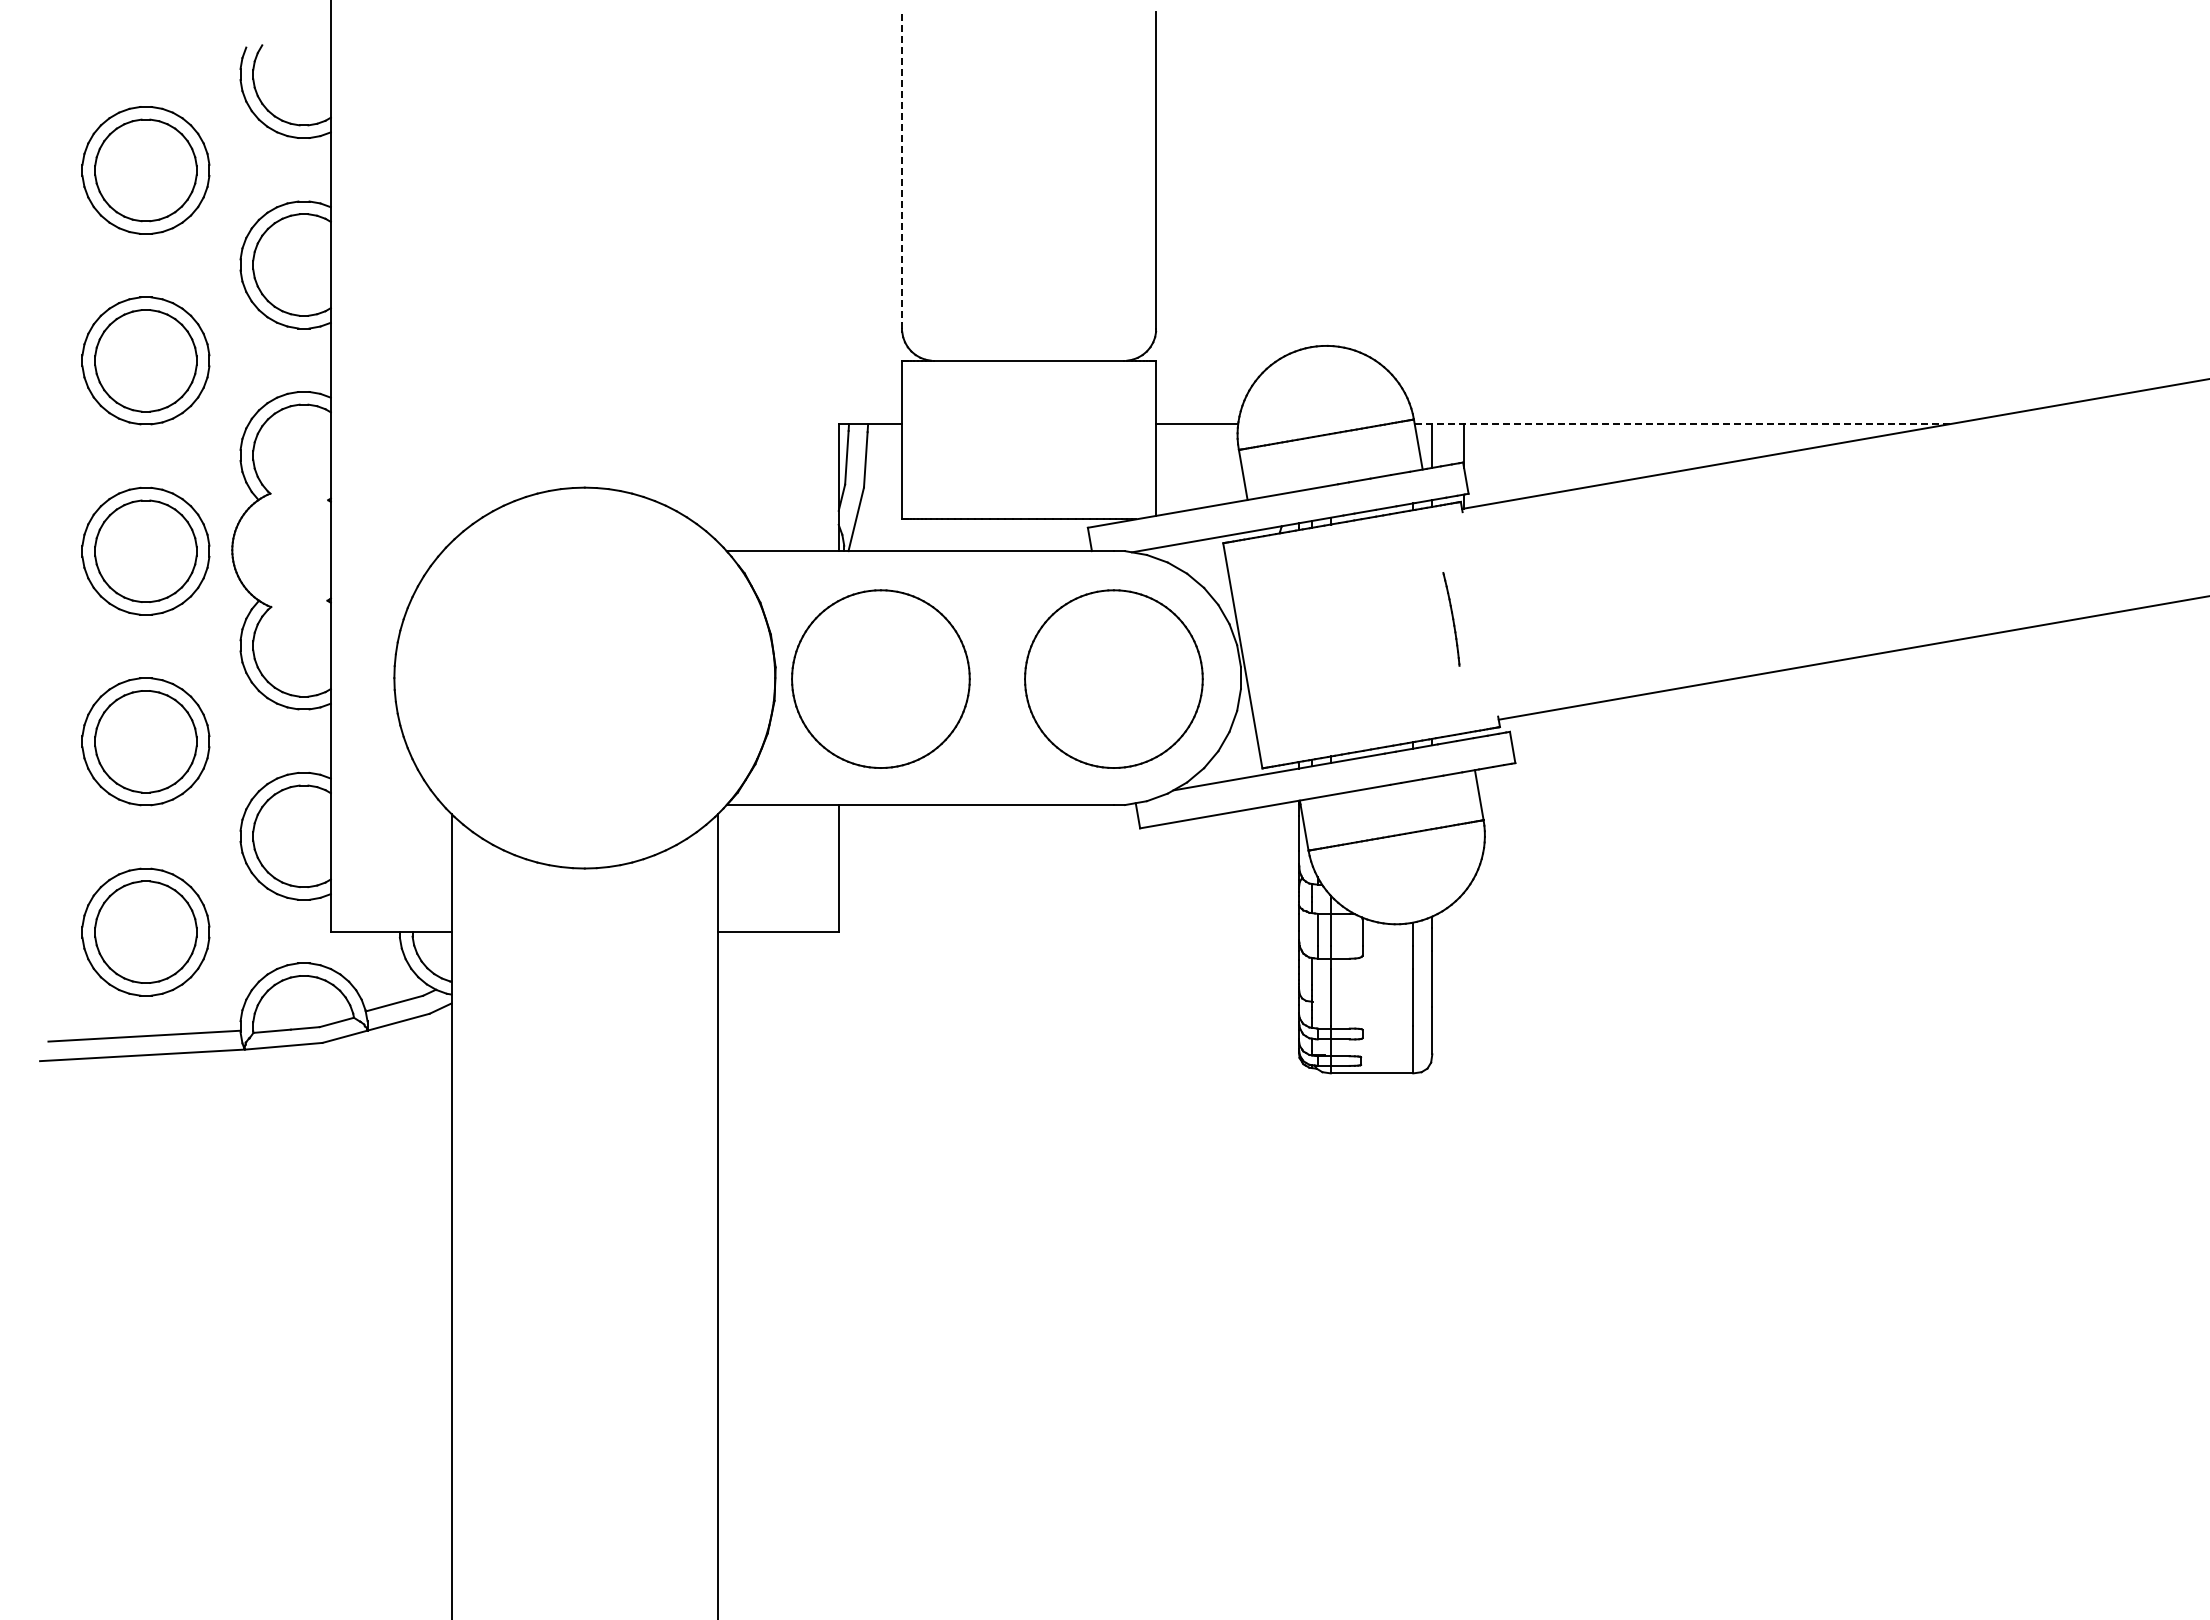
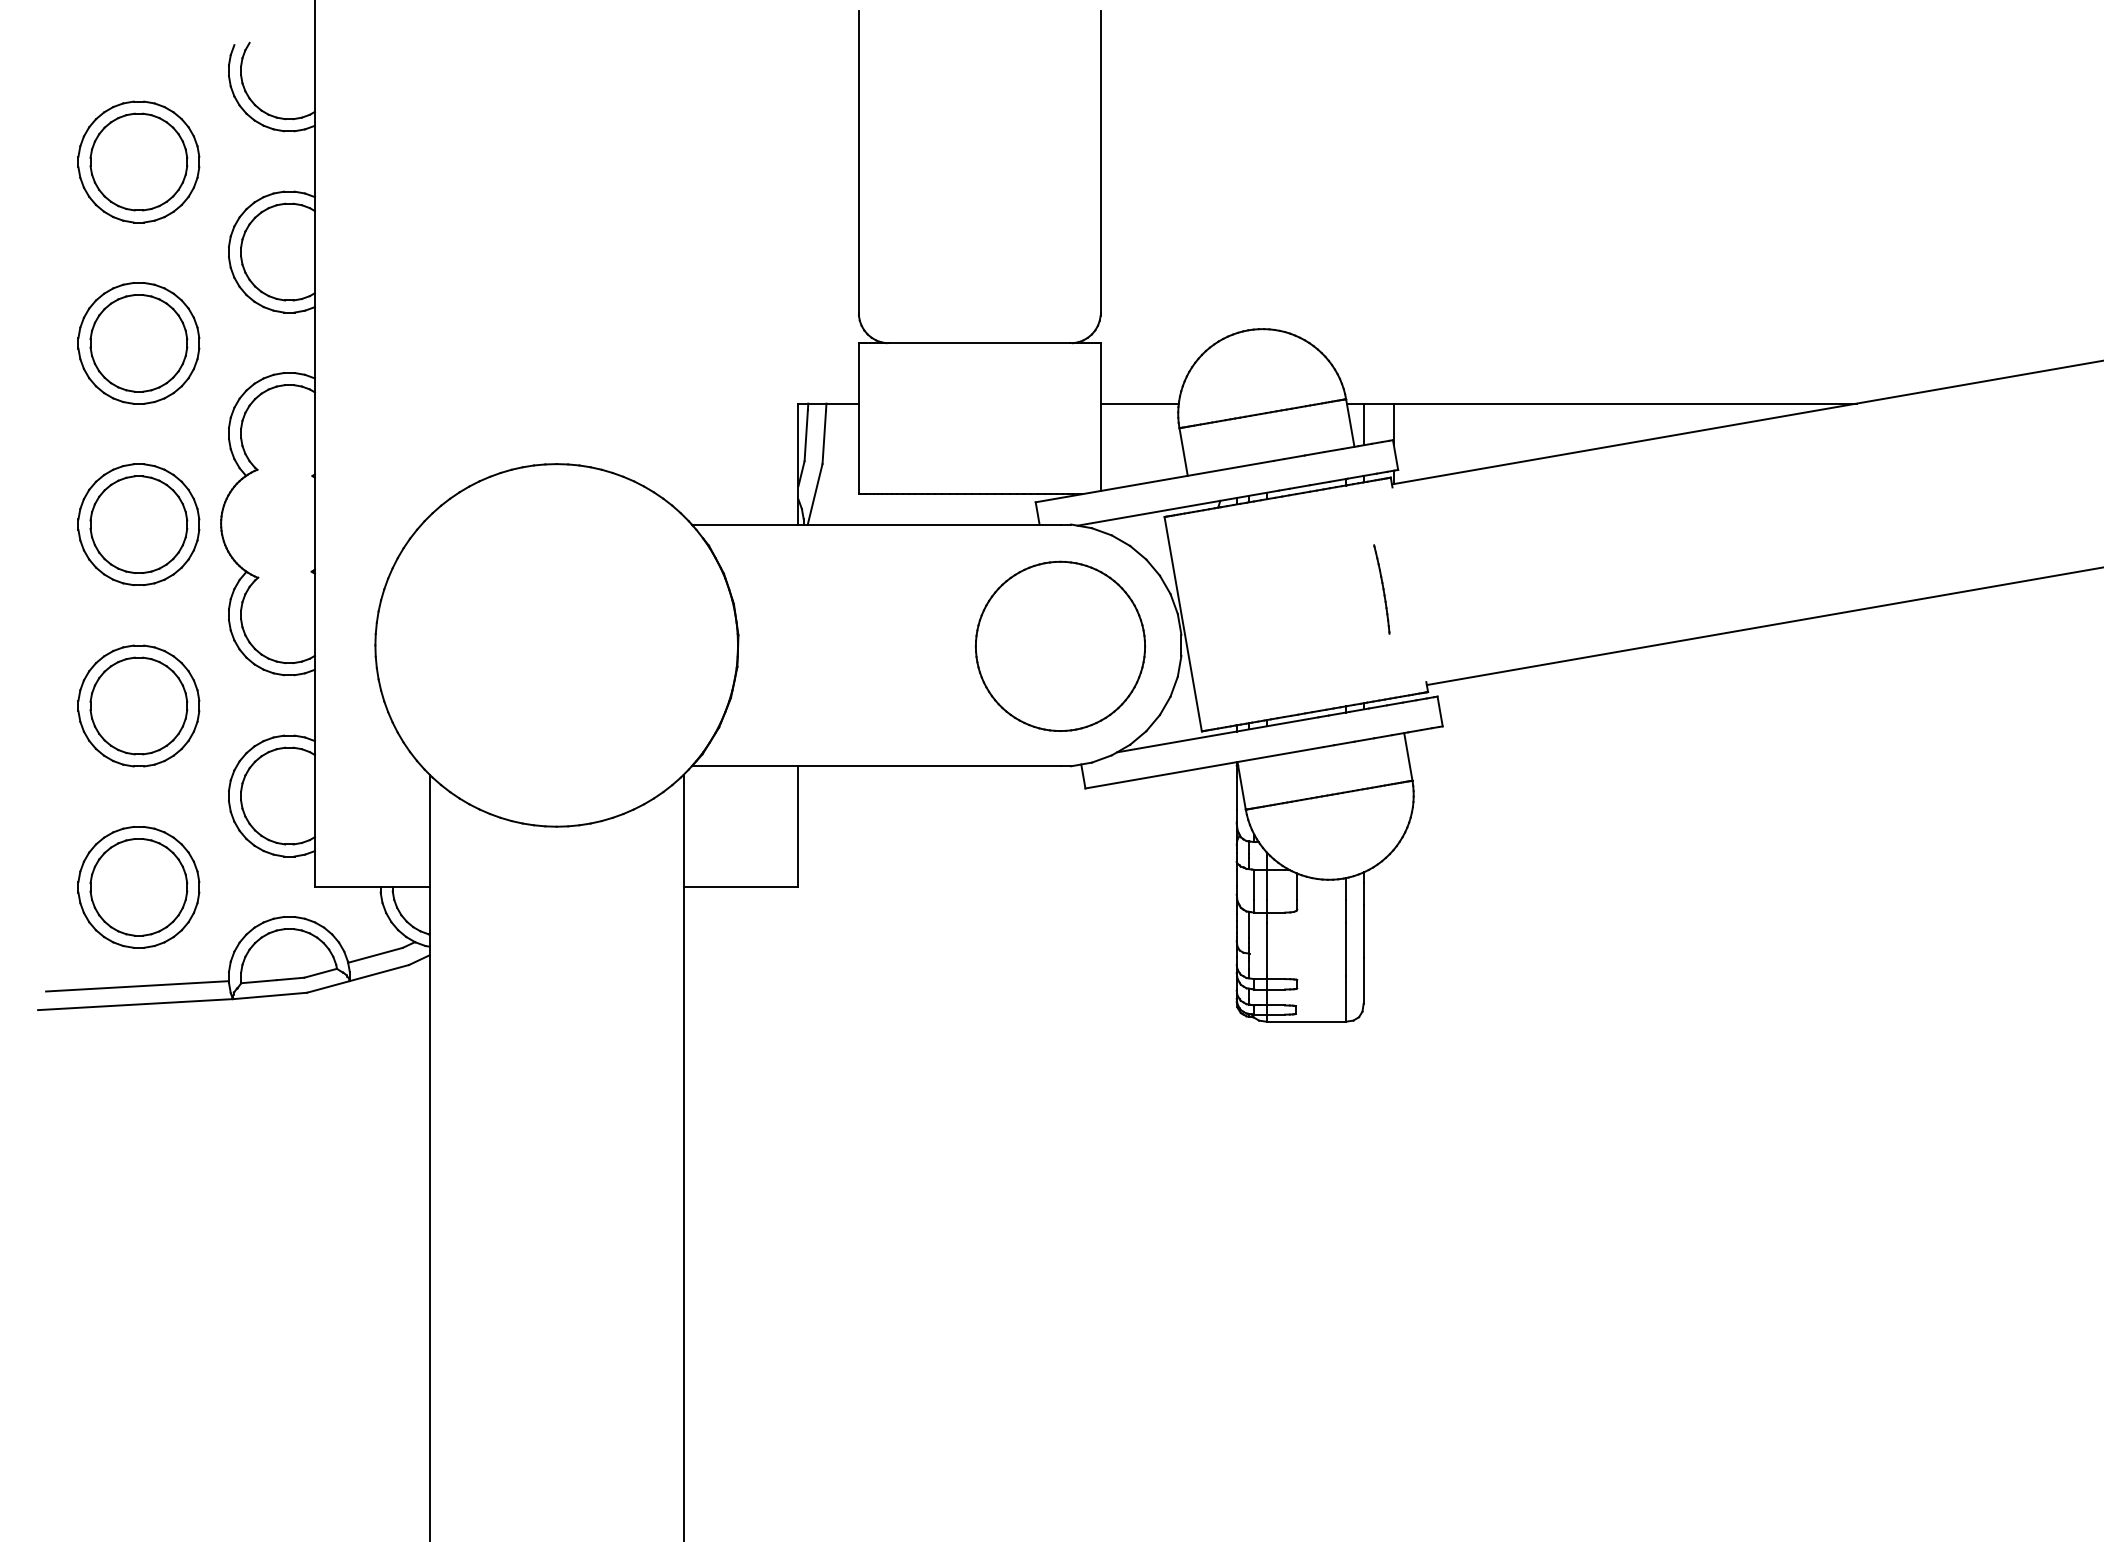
line: (902, 170) -> (859, 162), dashed -> solid
line: (1682, 424) -> (1601, 403), dashed -> solid
part: (880, 678) -> (838, 645), removed

